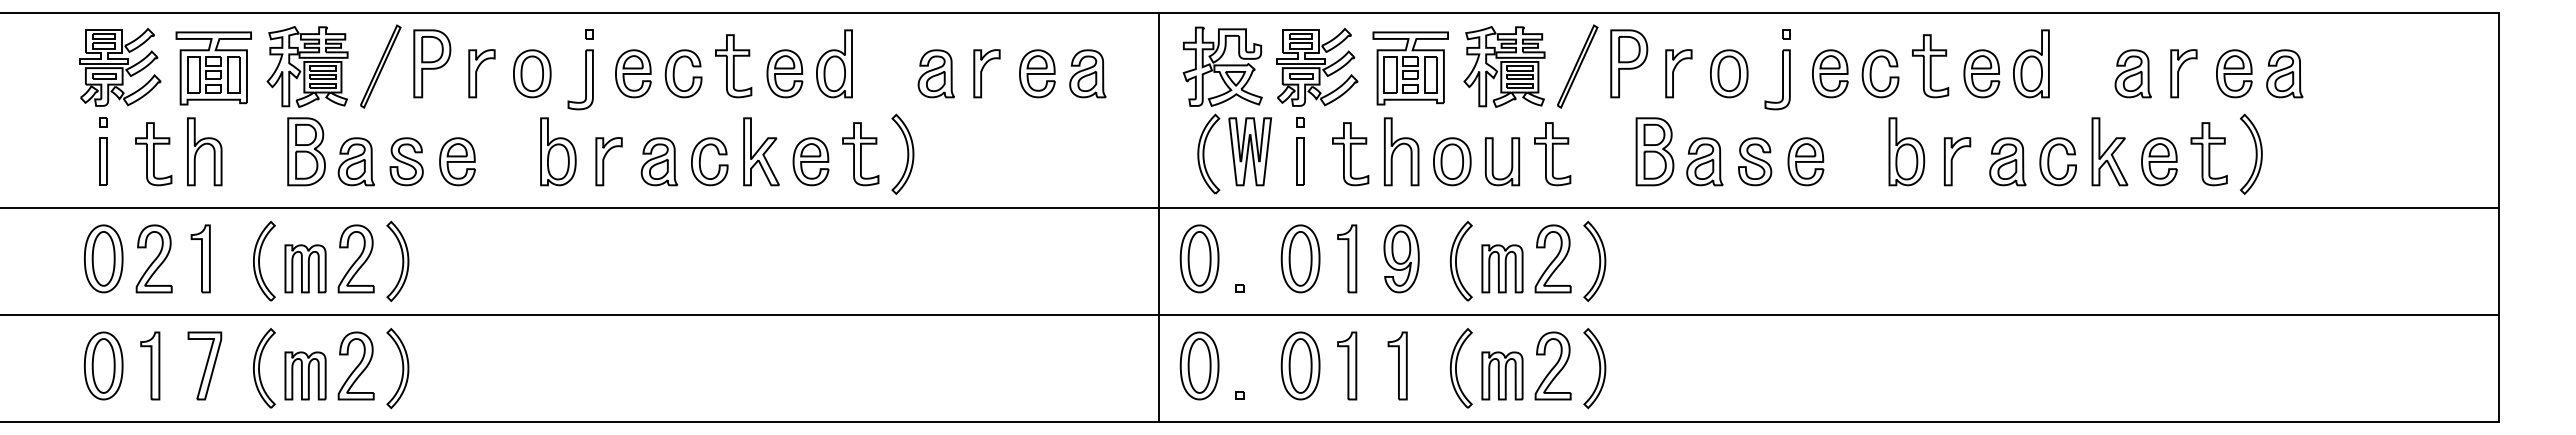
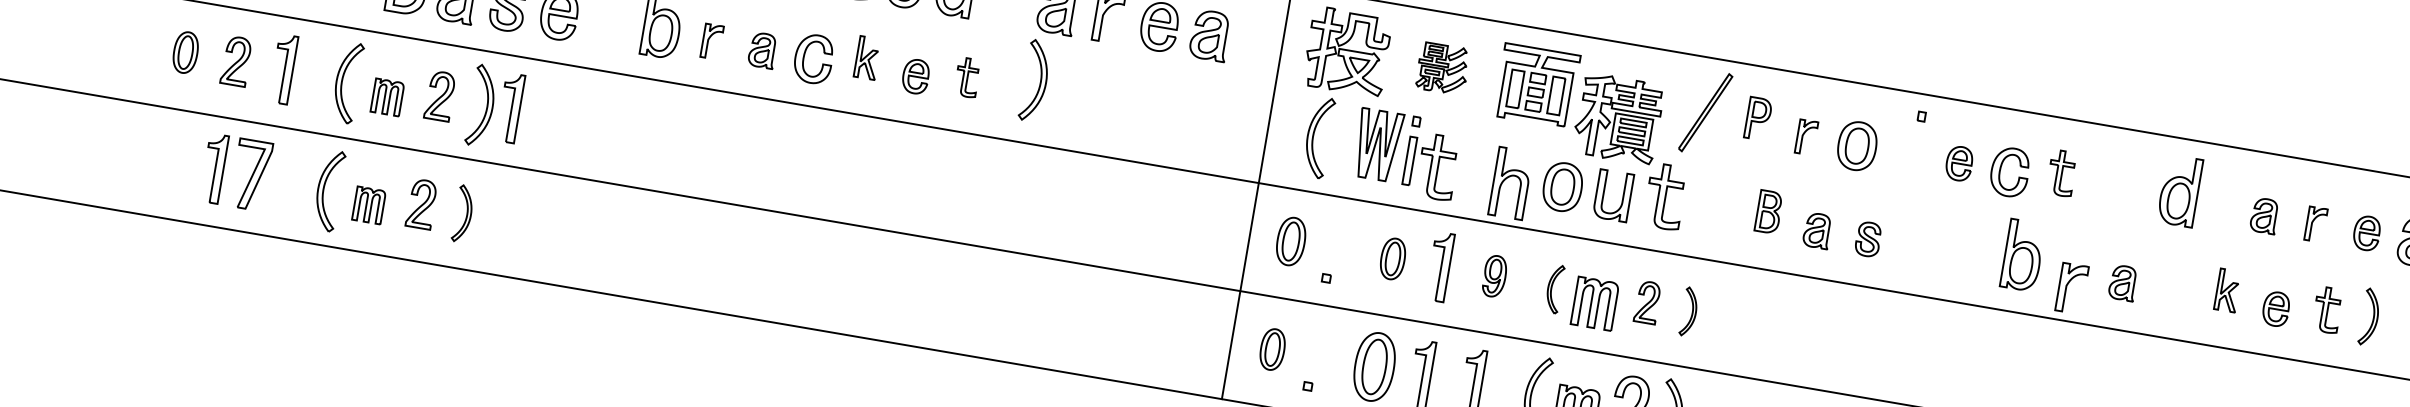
part: (1629, 63) -> (1758, 118), size x0.6
part: (2031, 63) -> (2180, 190), moved
part: (1504, 66) -> (1618, 118), moved
part: (1930, 66) -> (2061, 173), size x0.7
part: (1317, 67) -> (1443, 68), size x0.6
part: (1678, 73) -> (1806, 137), size x0.7
part: (1830, 73) -> (1959, 163), size x0.7
part: (1981, 73) -> (2111, 189), removed
part: (2132, 73) -> (2264, 215), size x0.7
part: (2183, 73) -> (2315, 224), size x0.7
part: (2234, 73) -> (2367, 232), size x0.7
part: (1777, 79) -> (1905, 160), removed
part: (761, 151) -> (867, 57), size x0.6
part: (1249, 151) -> (1377, 144), moved
part: (1401, 151) -> (1510, 183), moved
part: (1654, 151) -> (1768, 211), size x0.6
part: (2109, 151) -> (2227, 290), size x0.6
part: (902, 153) -> (1035, 80), moved
part: (2250, 153) -> (2369, 316), size x0.7
part: (860, 154) -> (967, 77), size x0.6
part: (1350, 154) -> (1437, 167), moved
part: (2208, 154) -> (2326, 310), size x0.7
part: (608, 161) -> (711, 41), size x0.7
part: (658, 161) -> (762, 49), size x0.7
part: (810, 161) -> (915, 76), size x0.7
part: (1704, 161) -> (1817, 230), size x0.7
part: (1755, 161) -> (1868, 239), size x0.7
part: (1805, 161) -> (1919, 247), removed
part: (1957, 161) -> (2072, 288), moved
part: (2007, 161) -> (2122, 282), size x0.7
part: (2049, 161) -> (2165, 289), removed
part: (2159, 161) -> (2276, 308), size x0.7
part: (103, 258) -> (185, 52), size x0.6
part: (153, 258) -> (235, 60), size x0.7
part: (355, 258) -> (439, 95), size x0.7
part: (425, 258) -> (510, 107), added
part: (1199, 258) -> (1291, 241), size x0.7
part: (1300, 258) -> (1392, 258), size x0.6
part: (1401, 258) -> (1494, 275), size x0.6
part: (1552, 258) -> (1647, 301), size x0.6
part: (1594, 260) -> (1689, 311), size x0.6
part: (1460, 261) -> (1553, 289), size x0.6
part: (305, 268) -> (387, 97), size x0.7
part: (103, 365) -> (167, 160), removed
part: (204, 365) -> (250, 174), moved
part: (355, 365) -> (421, 203), size x0.7
part: (1199, 365) -> (1272, 349), size x0.6
part: (397, 368) -> (463, 213), size x0.7
part: (305, 375) -> (369, 204), size x0.7

